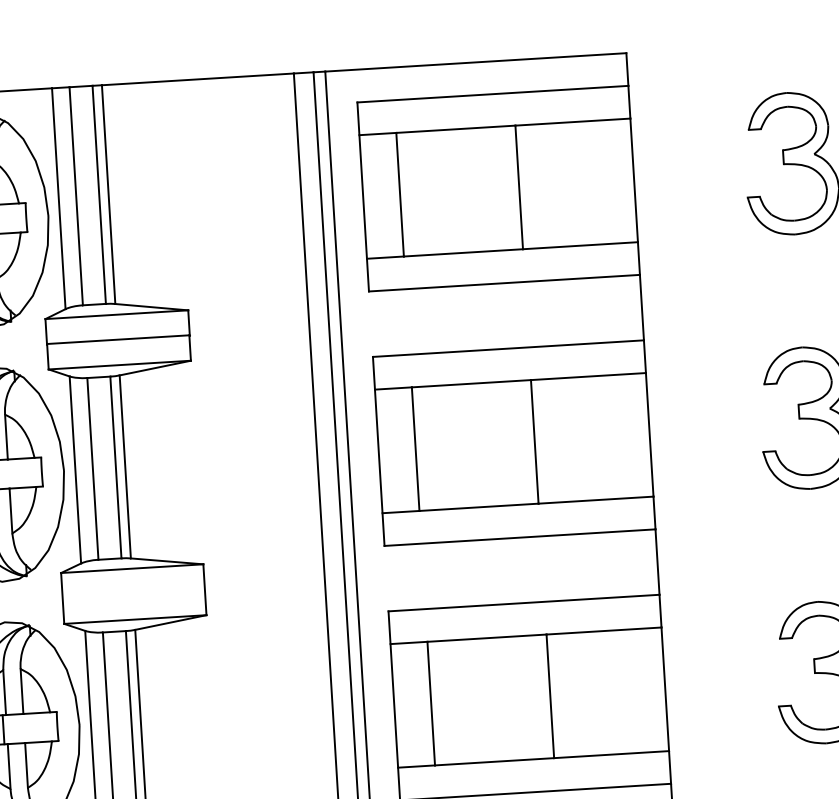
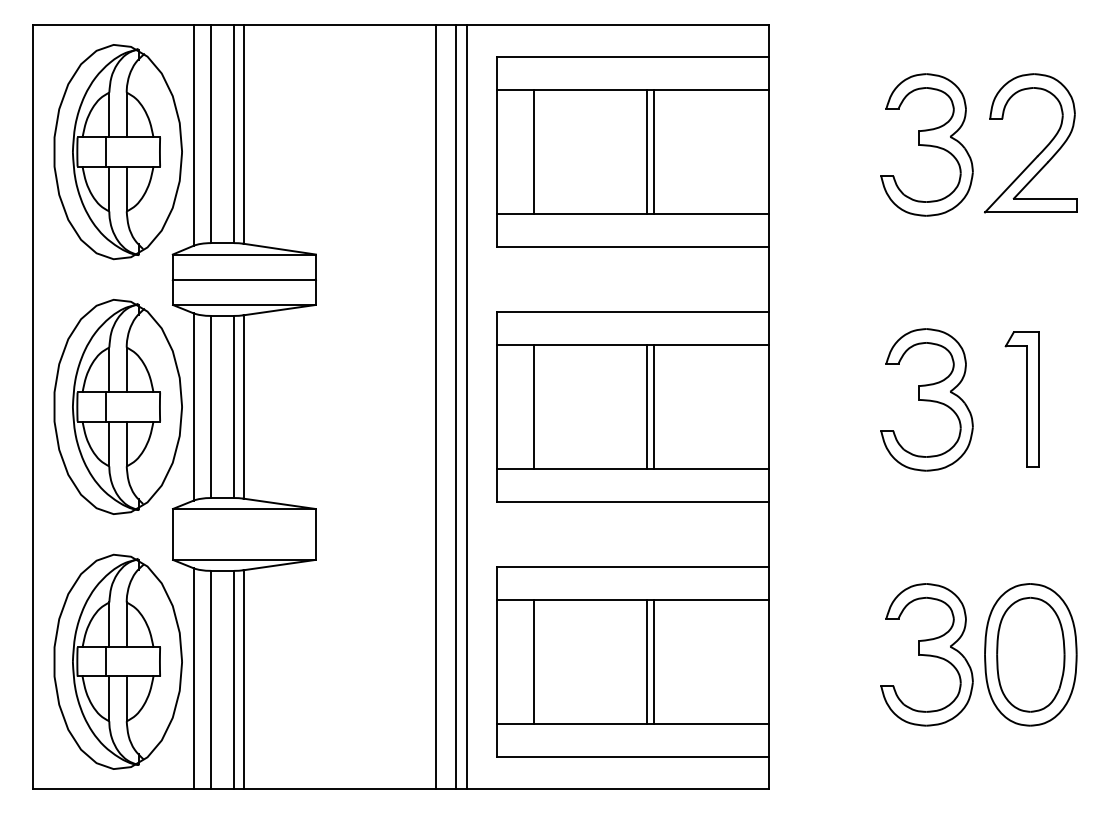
line: (511, 187) -> (646, 151), added
line: (527, 441) -> (646, 406), added
line: (543, 696) -> (646, 661), added

